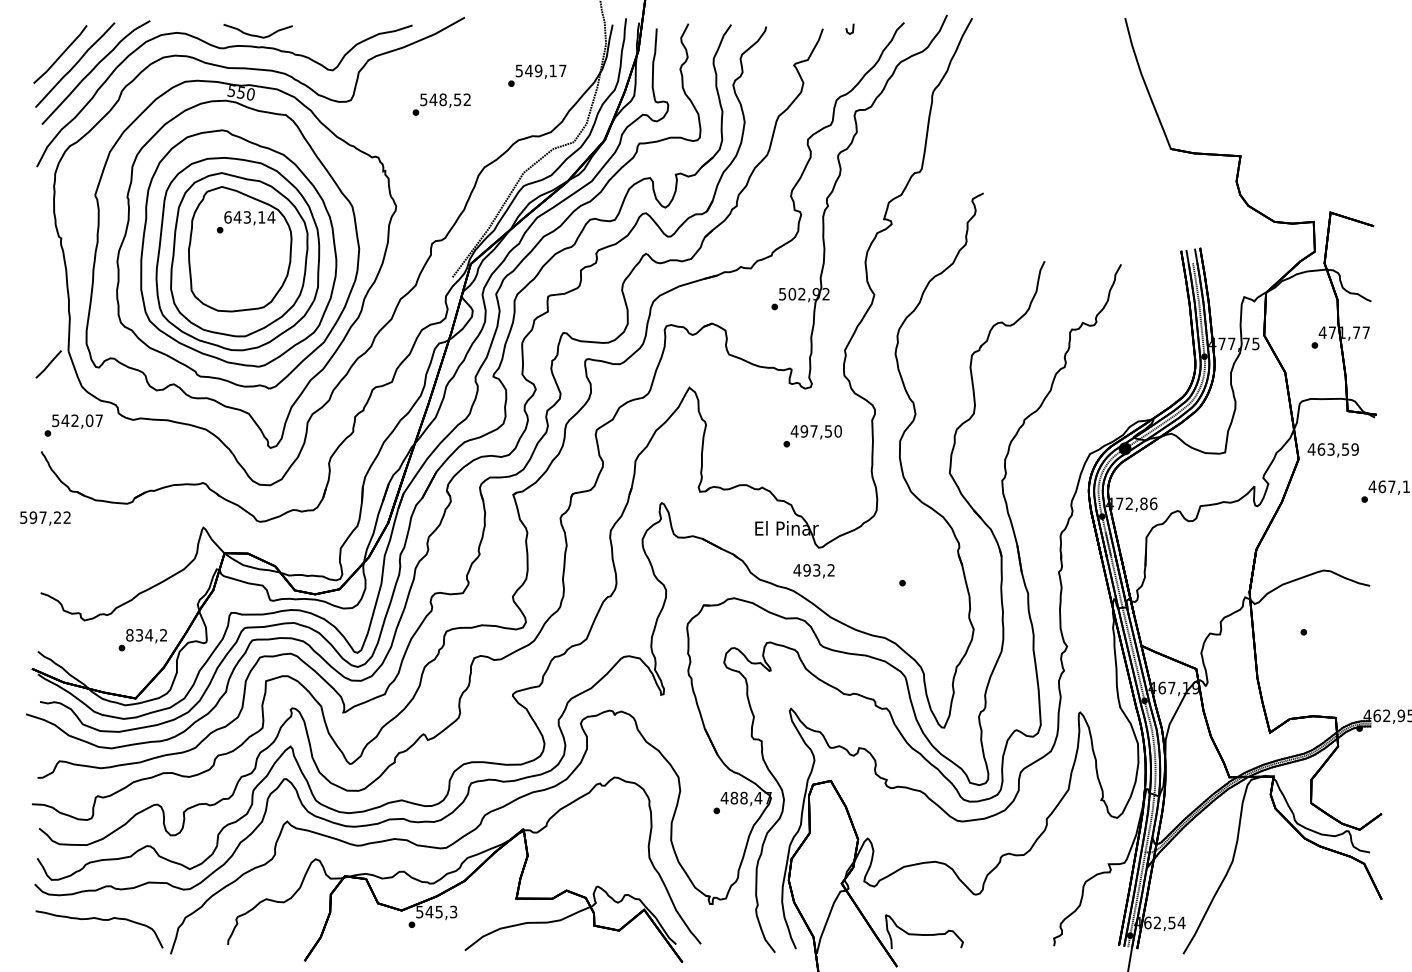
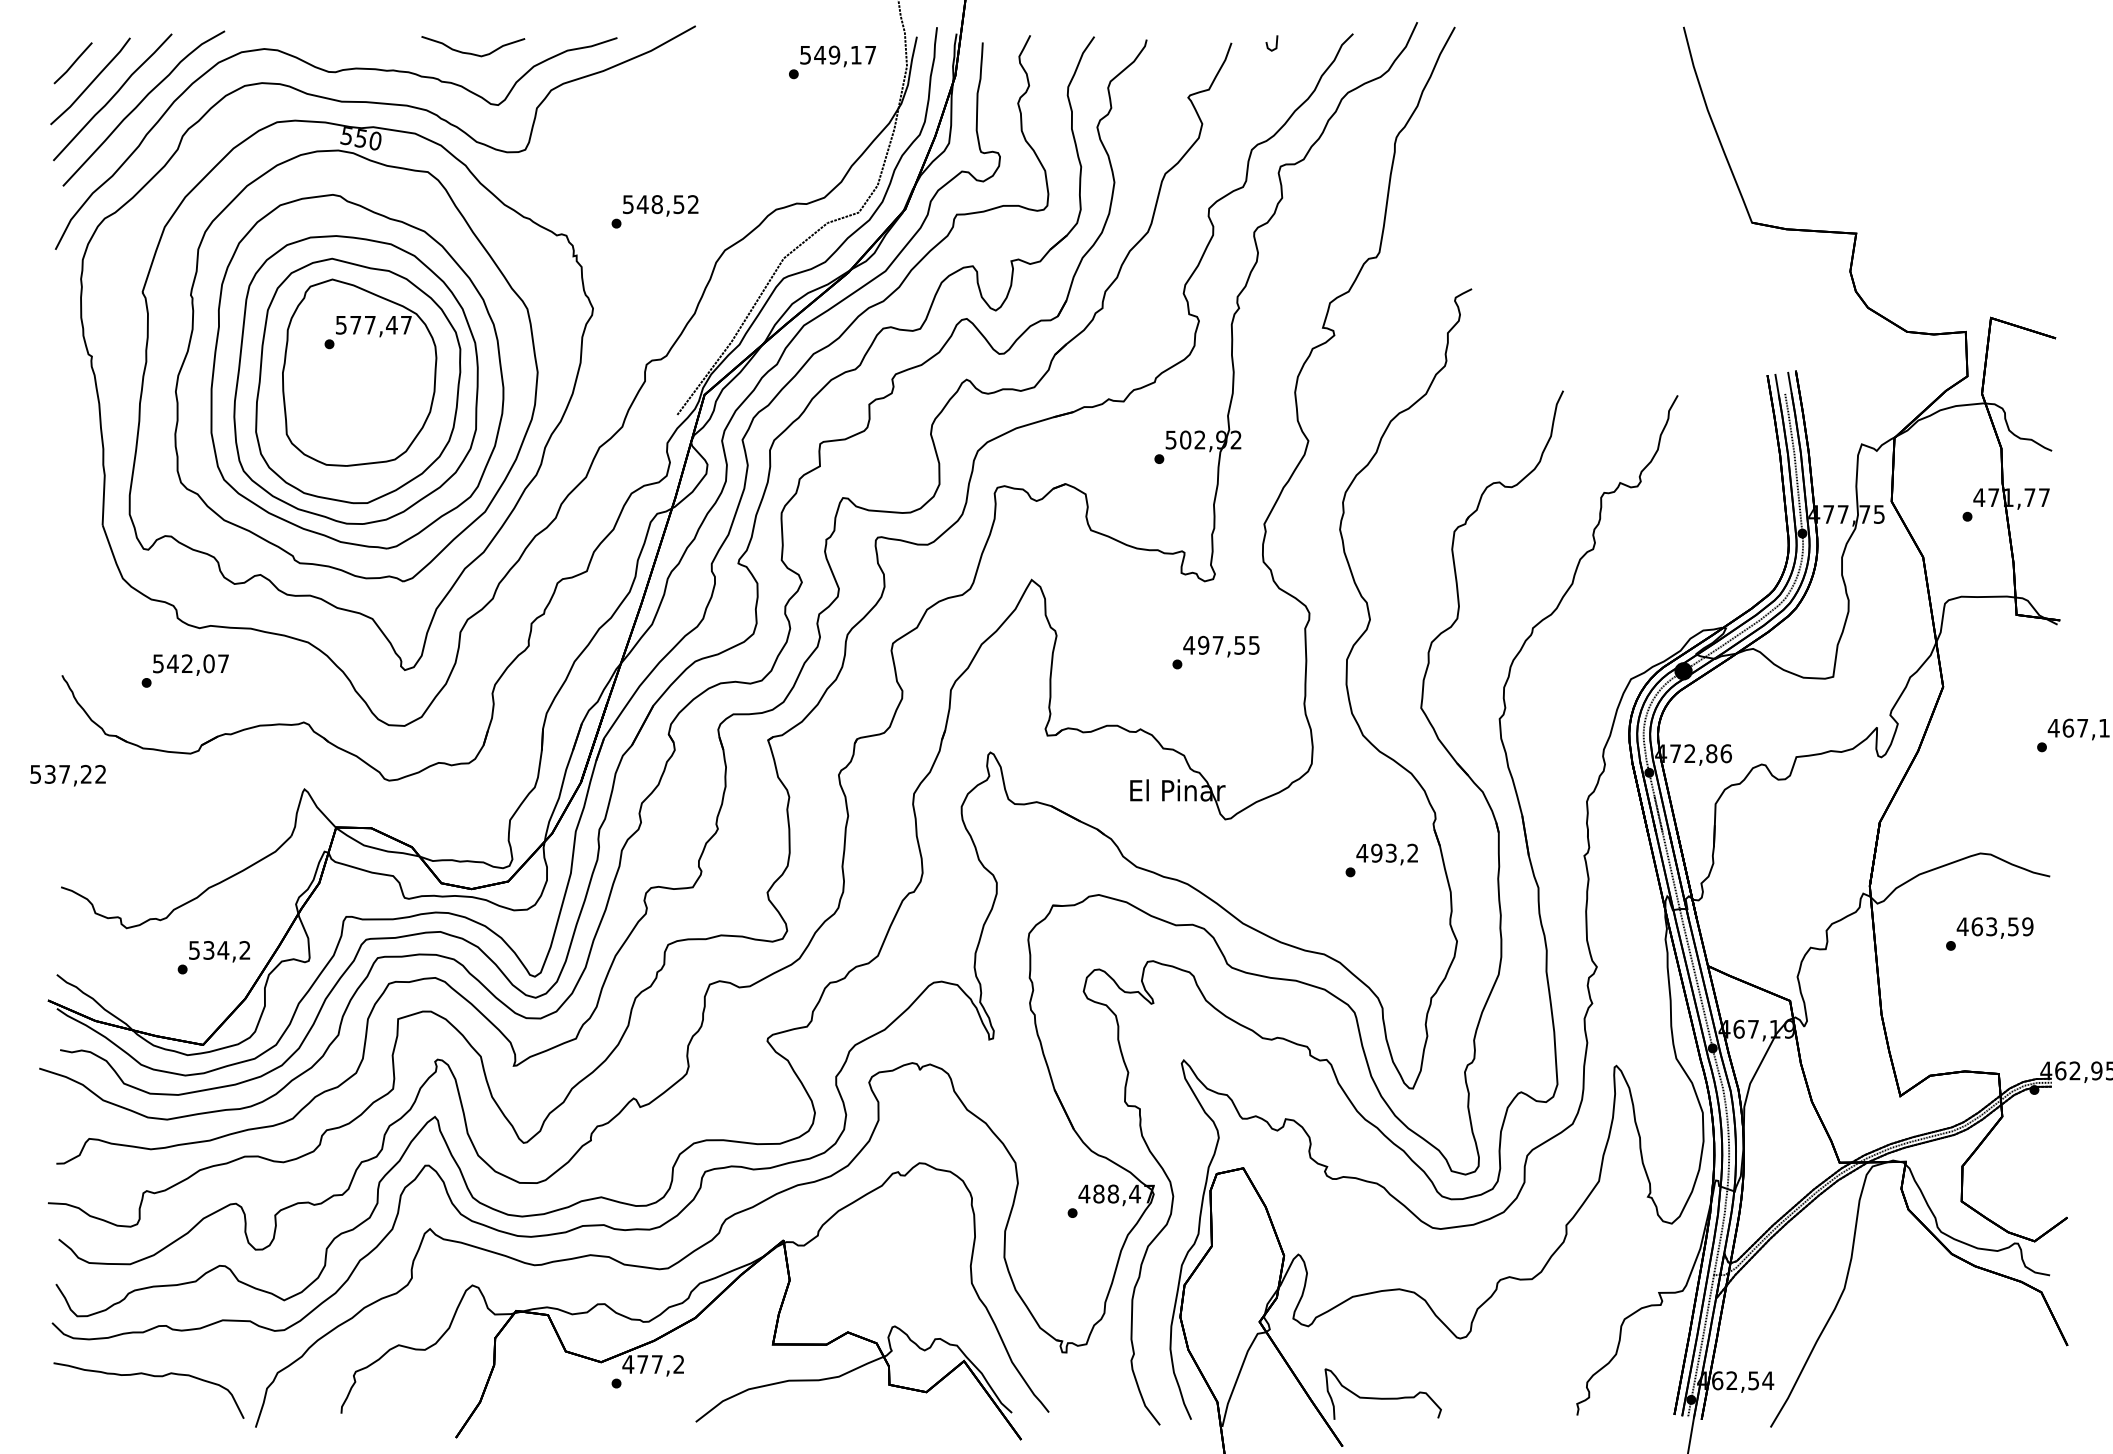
curve: (257, 35) -> (472, 52), moved
text: (537, 75) -> (832, 61), moved
text: (441, 104) -> (654, 211), moved
text: (249, 217) -> (373, 325), 643,14 -> 577,47
line: (48, 364) -> (72, 63), moved
text: (73, 425) -> (184, 670), moved
text: (837, 431) -> (1253, 645), 497,50 -> 497,55
text: (1332, 450) -> (1993, 928), moved
text: (33, 517) -> (50, 774), 597,22 -> 537,22
text: (813, 571) -> (1386, 854), moved
text: (129, 635) -> (193, 950), 834,2 -> 534,2
text: (436, 912) -> (653, 1365), 545,3 -> 477,2

